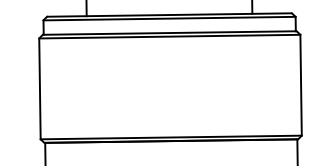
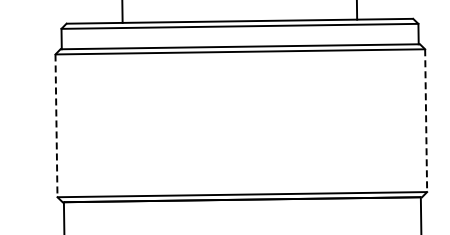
line: (301, 85) -> (426, 121), solid -> dashed
line: (39, 89) -> (56, 126), solid -> dashed

